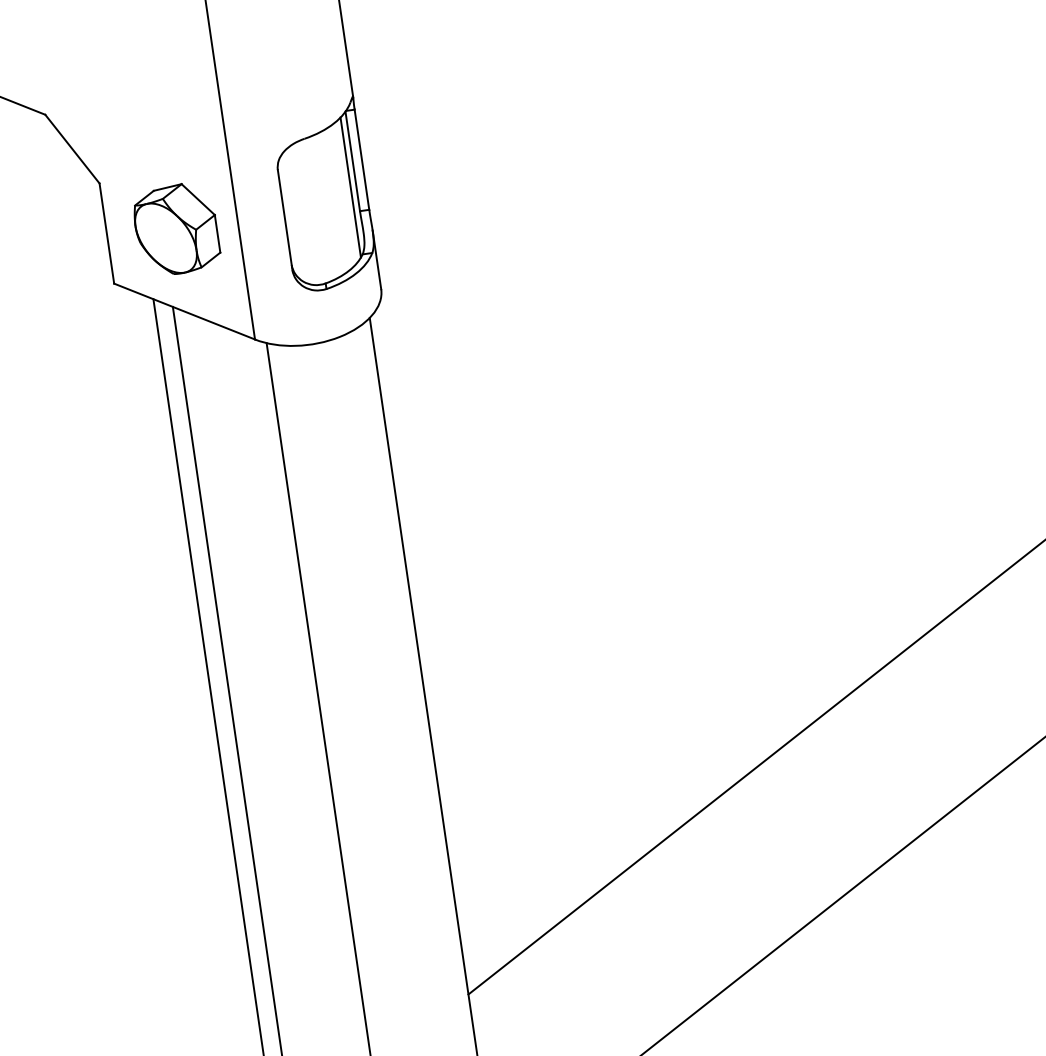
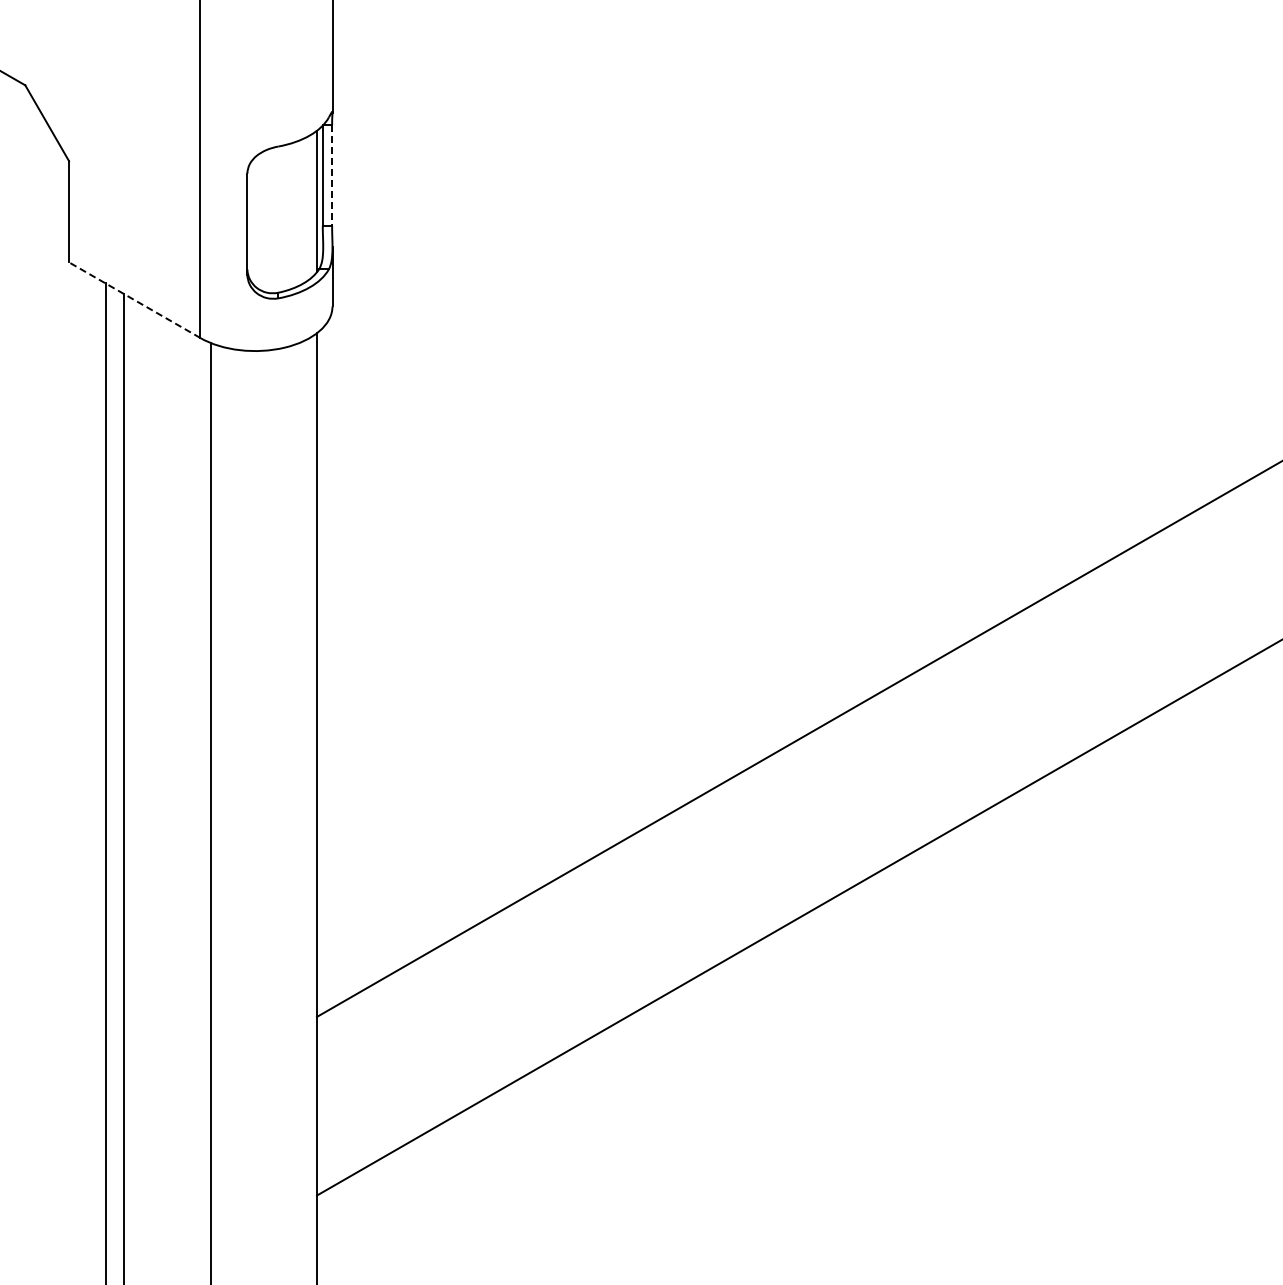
line: (362, 159) -> (332, 175), solid -> dashed
part: (176, 229) -> (138, 217), removed
line: (184, 311) -> (134, 300), solid -> dashed

